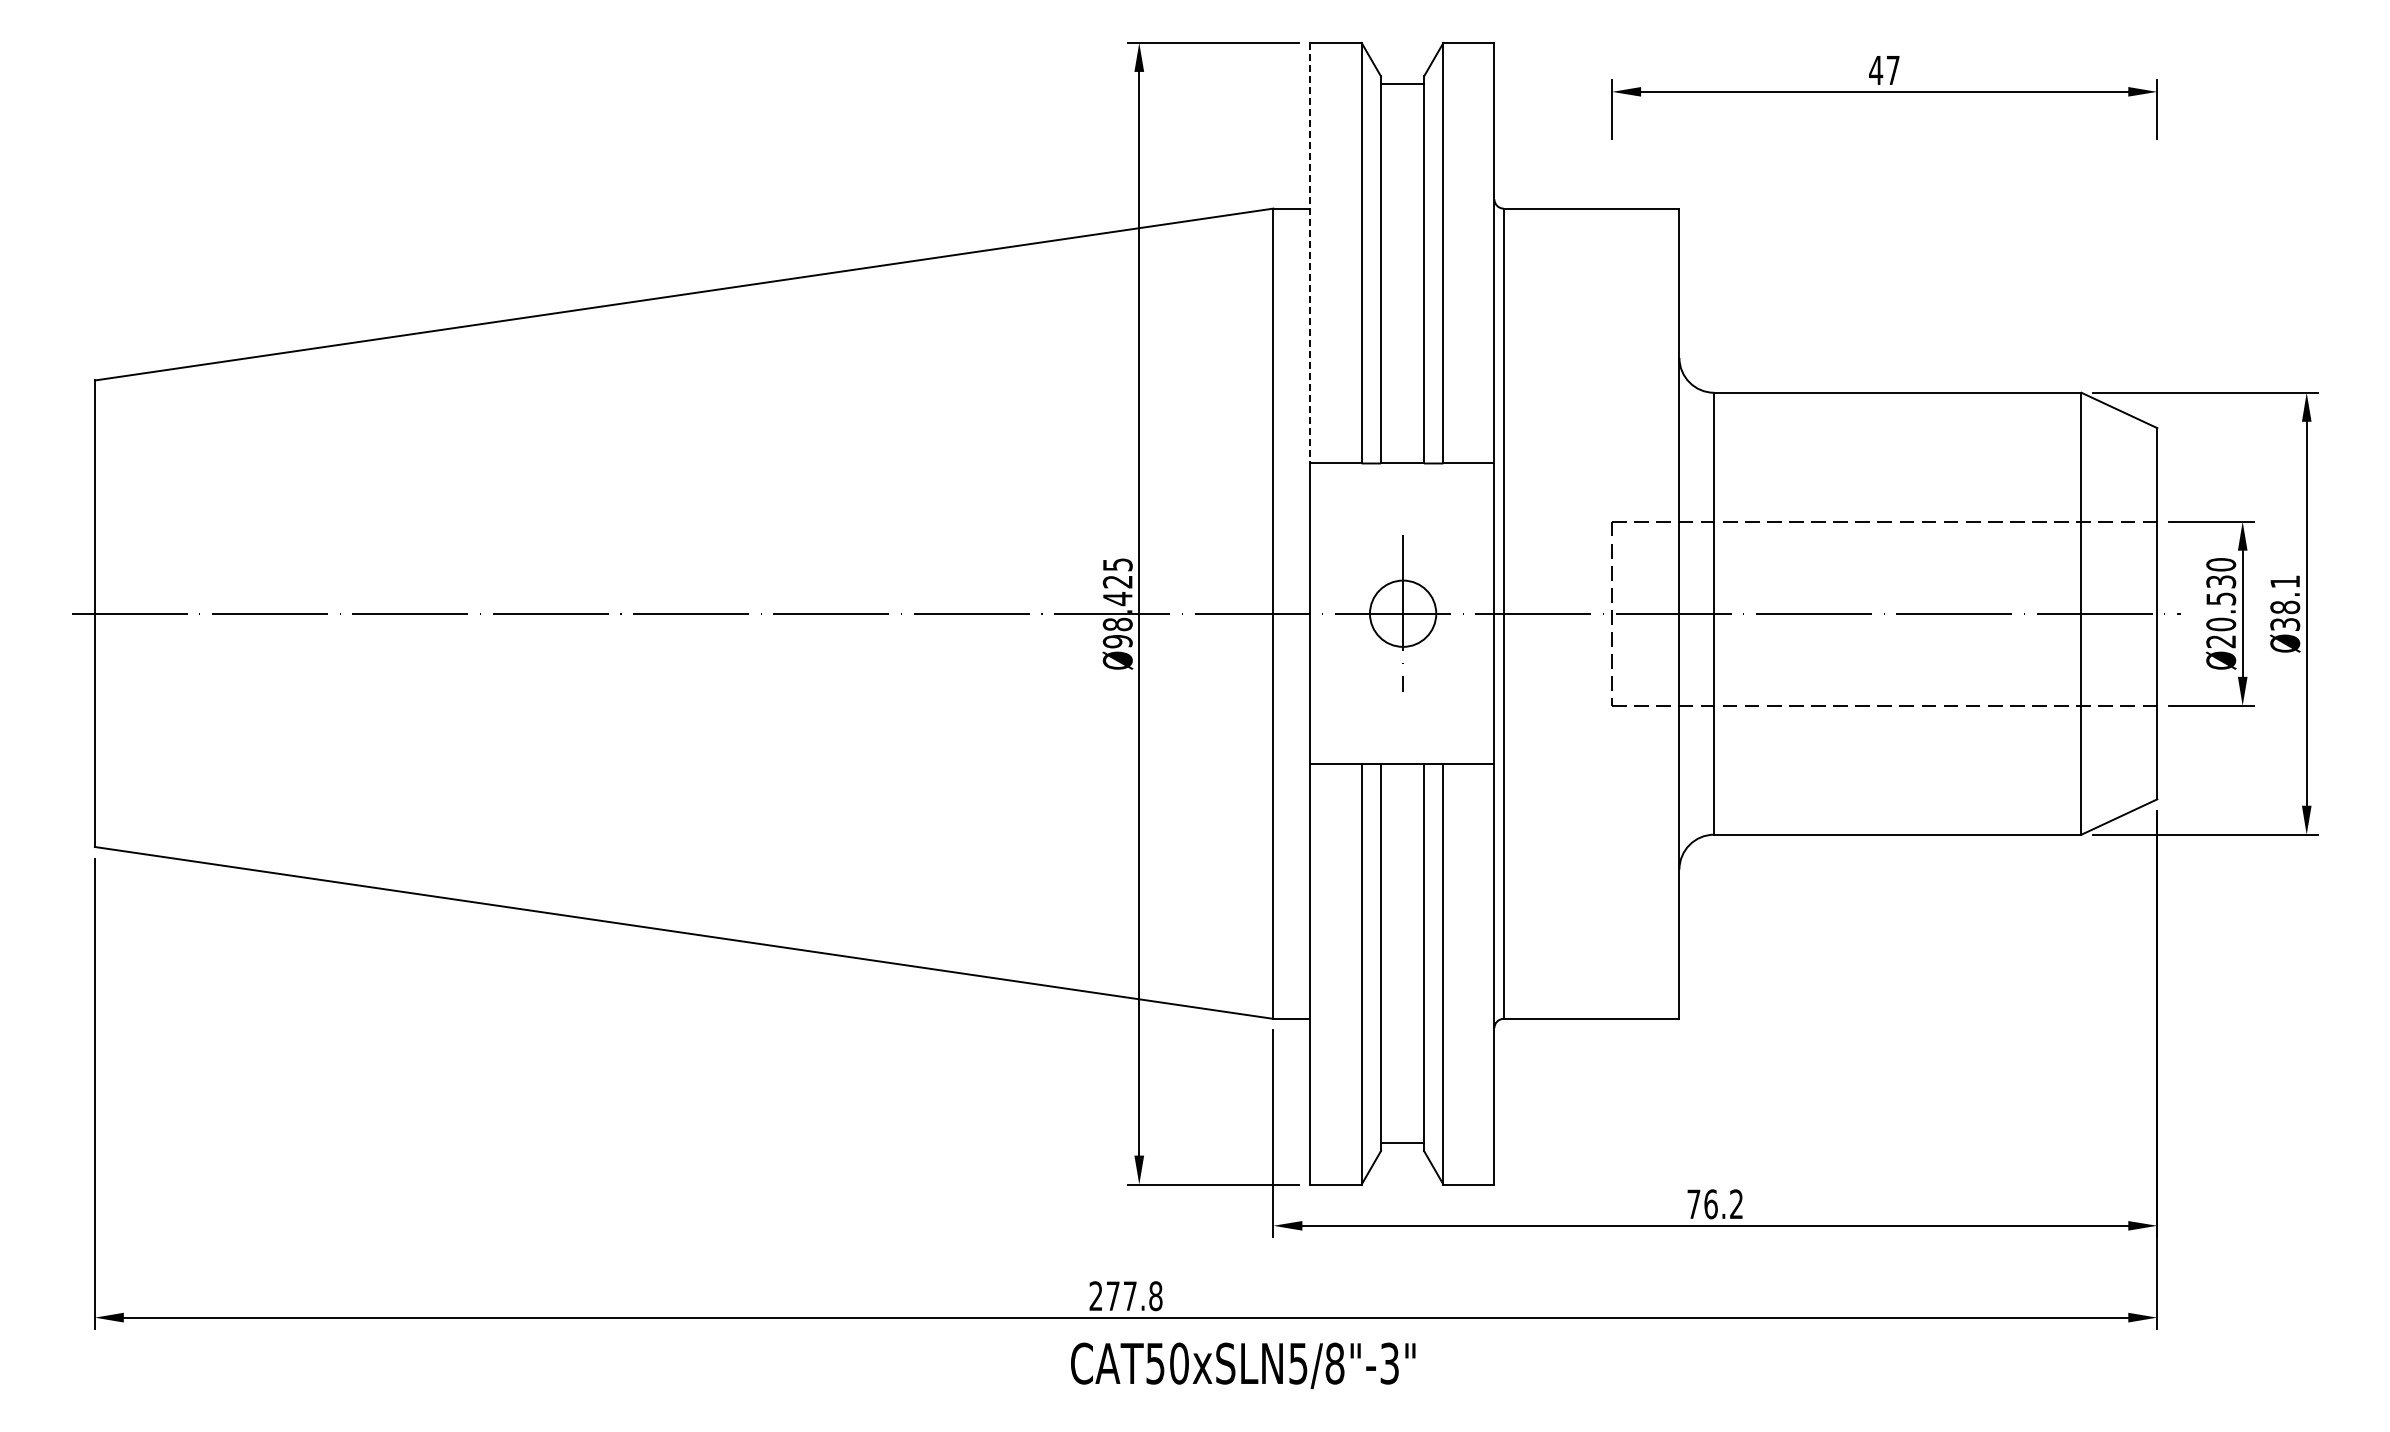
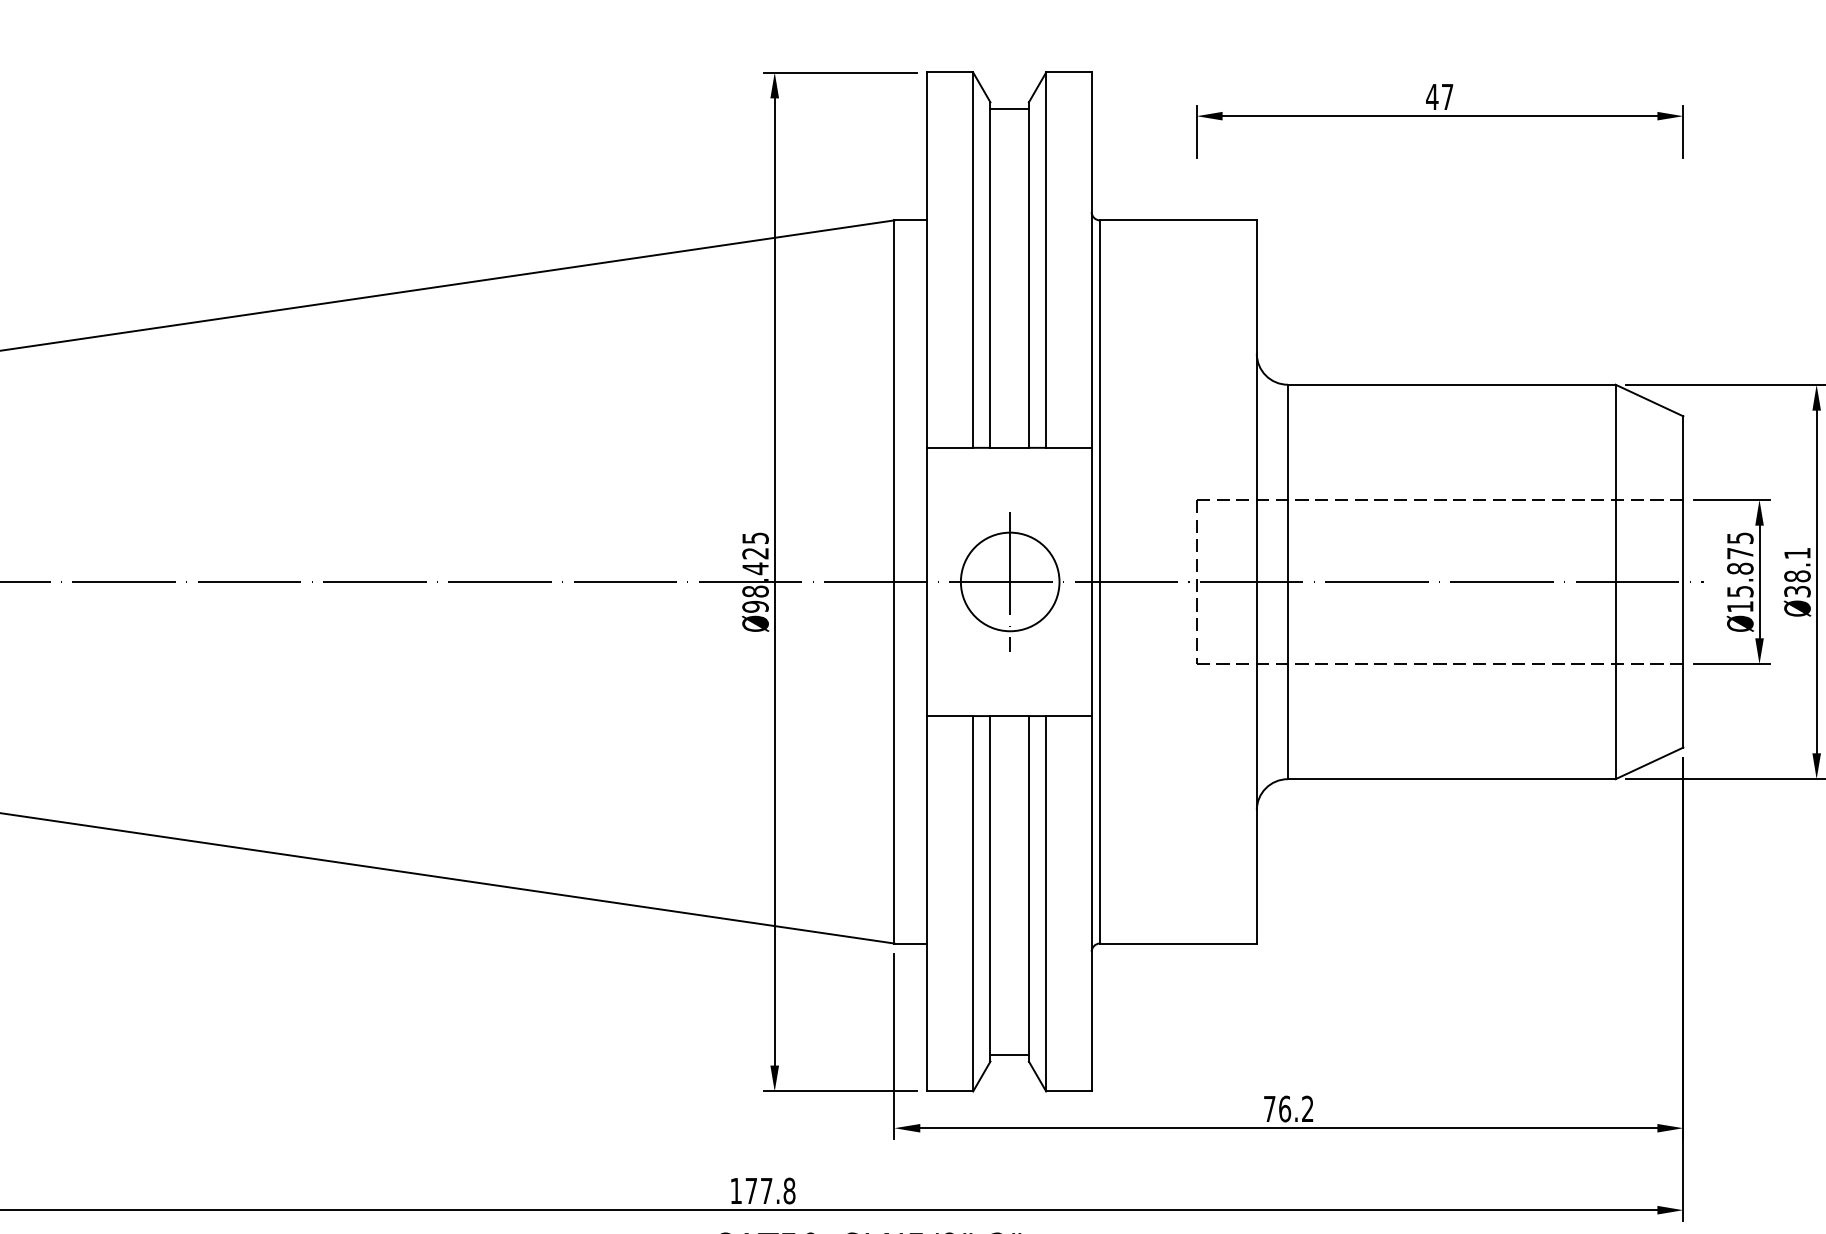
line: (1310, 253) -> (927, 260), dashed -> solid
text: (2221, 603) -> (1740, 572), Ø20.530 -> Ø15.875
circle: (1402, 613) -> (1009, 581), size x1.67
text: (1095, 1295) -> (735, 1190), 277.8 -> 177.8

